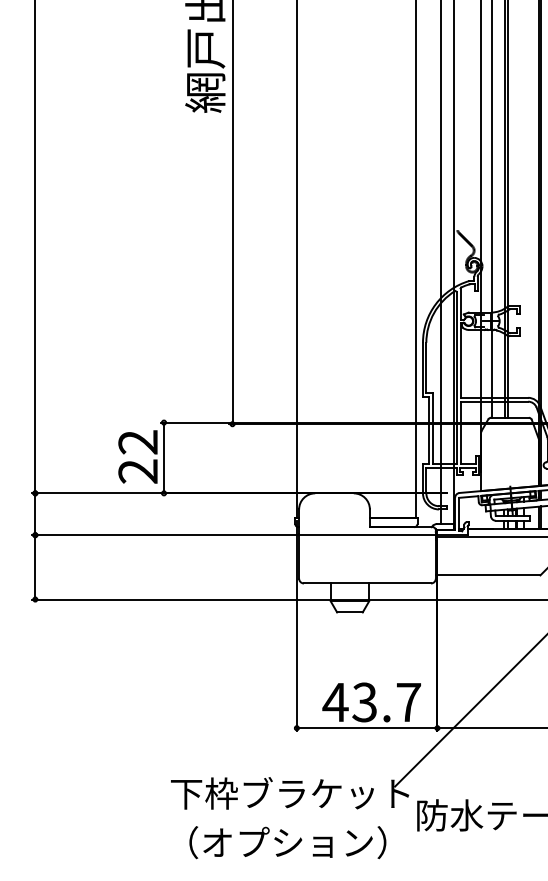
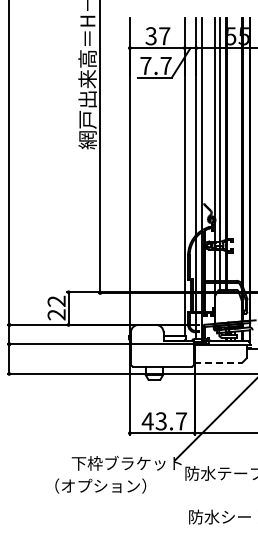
line: (488, 574) -> (218, 362), solid -> dashed
text: (287, 841) -> (100, 485), moved

